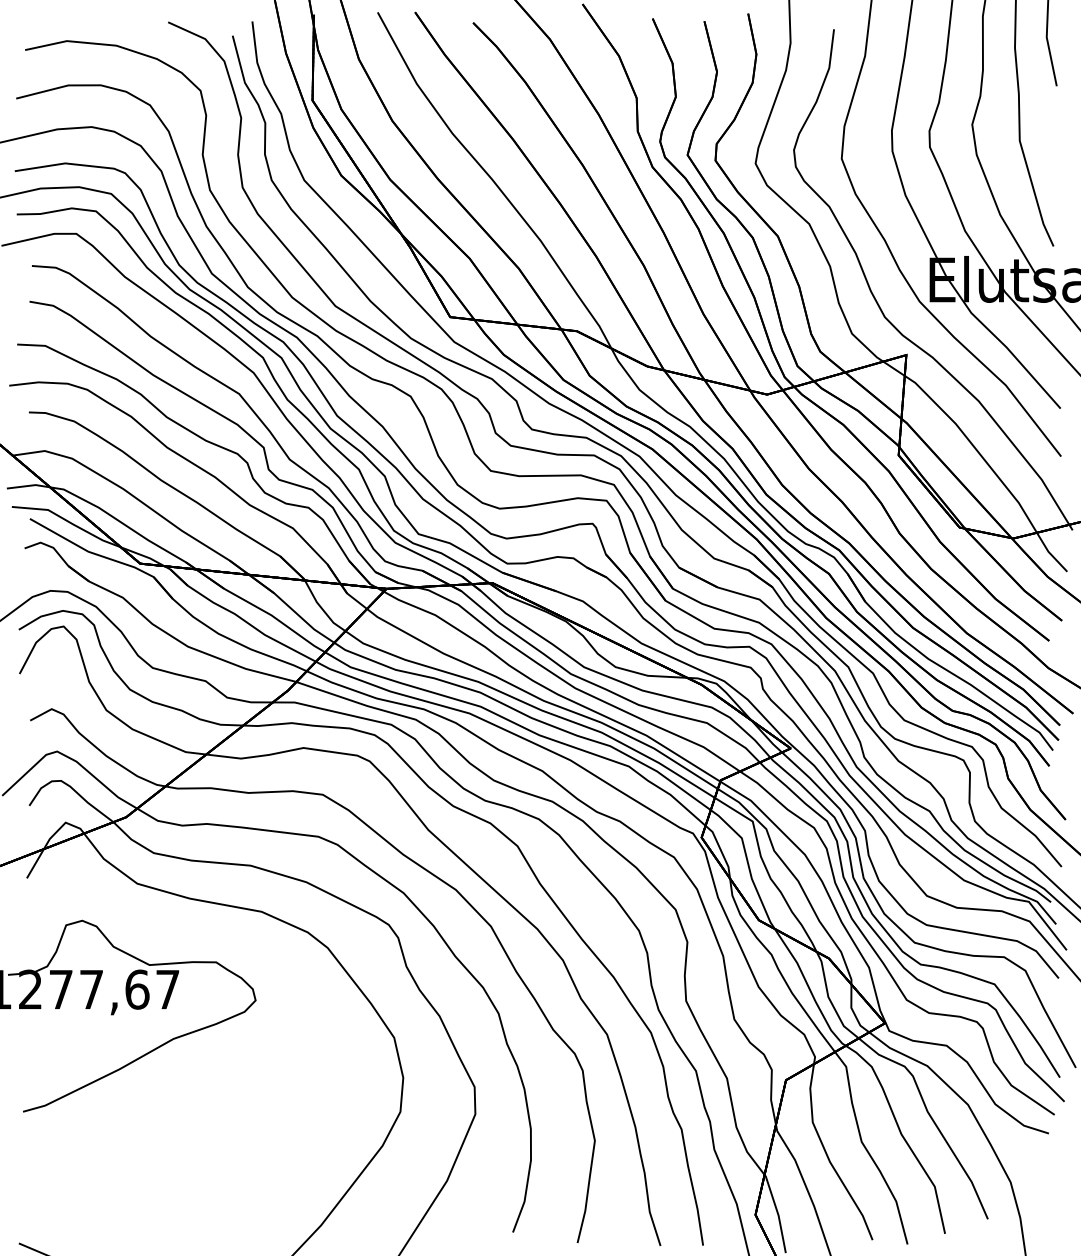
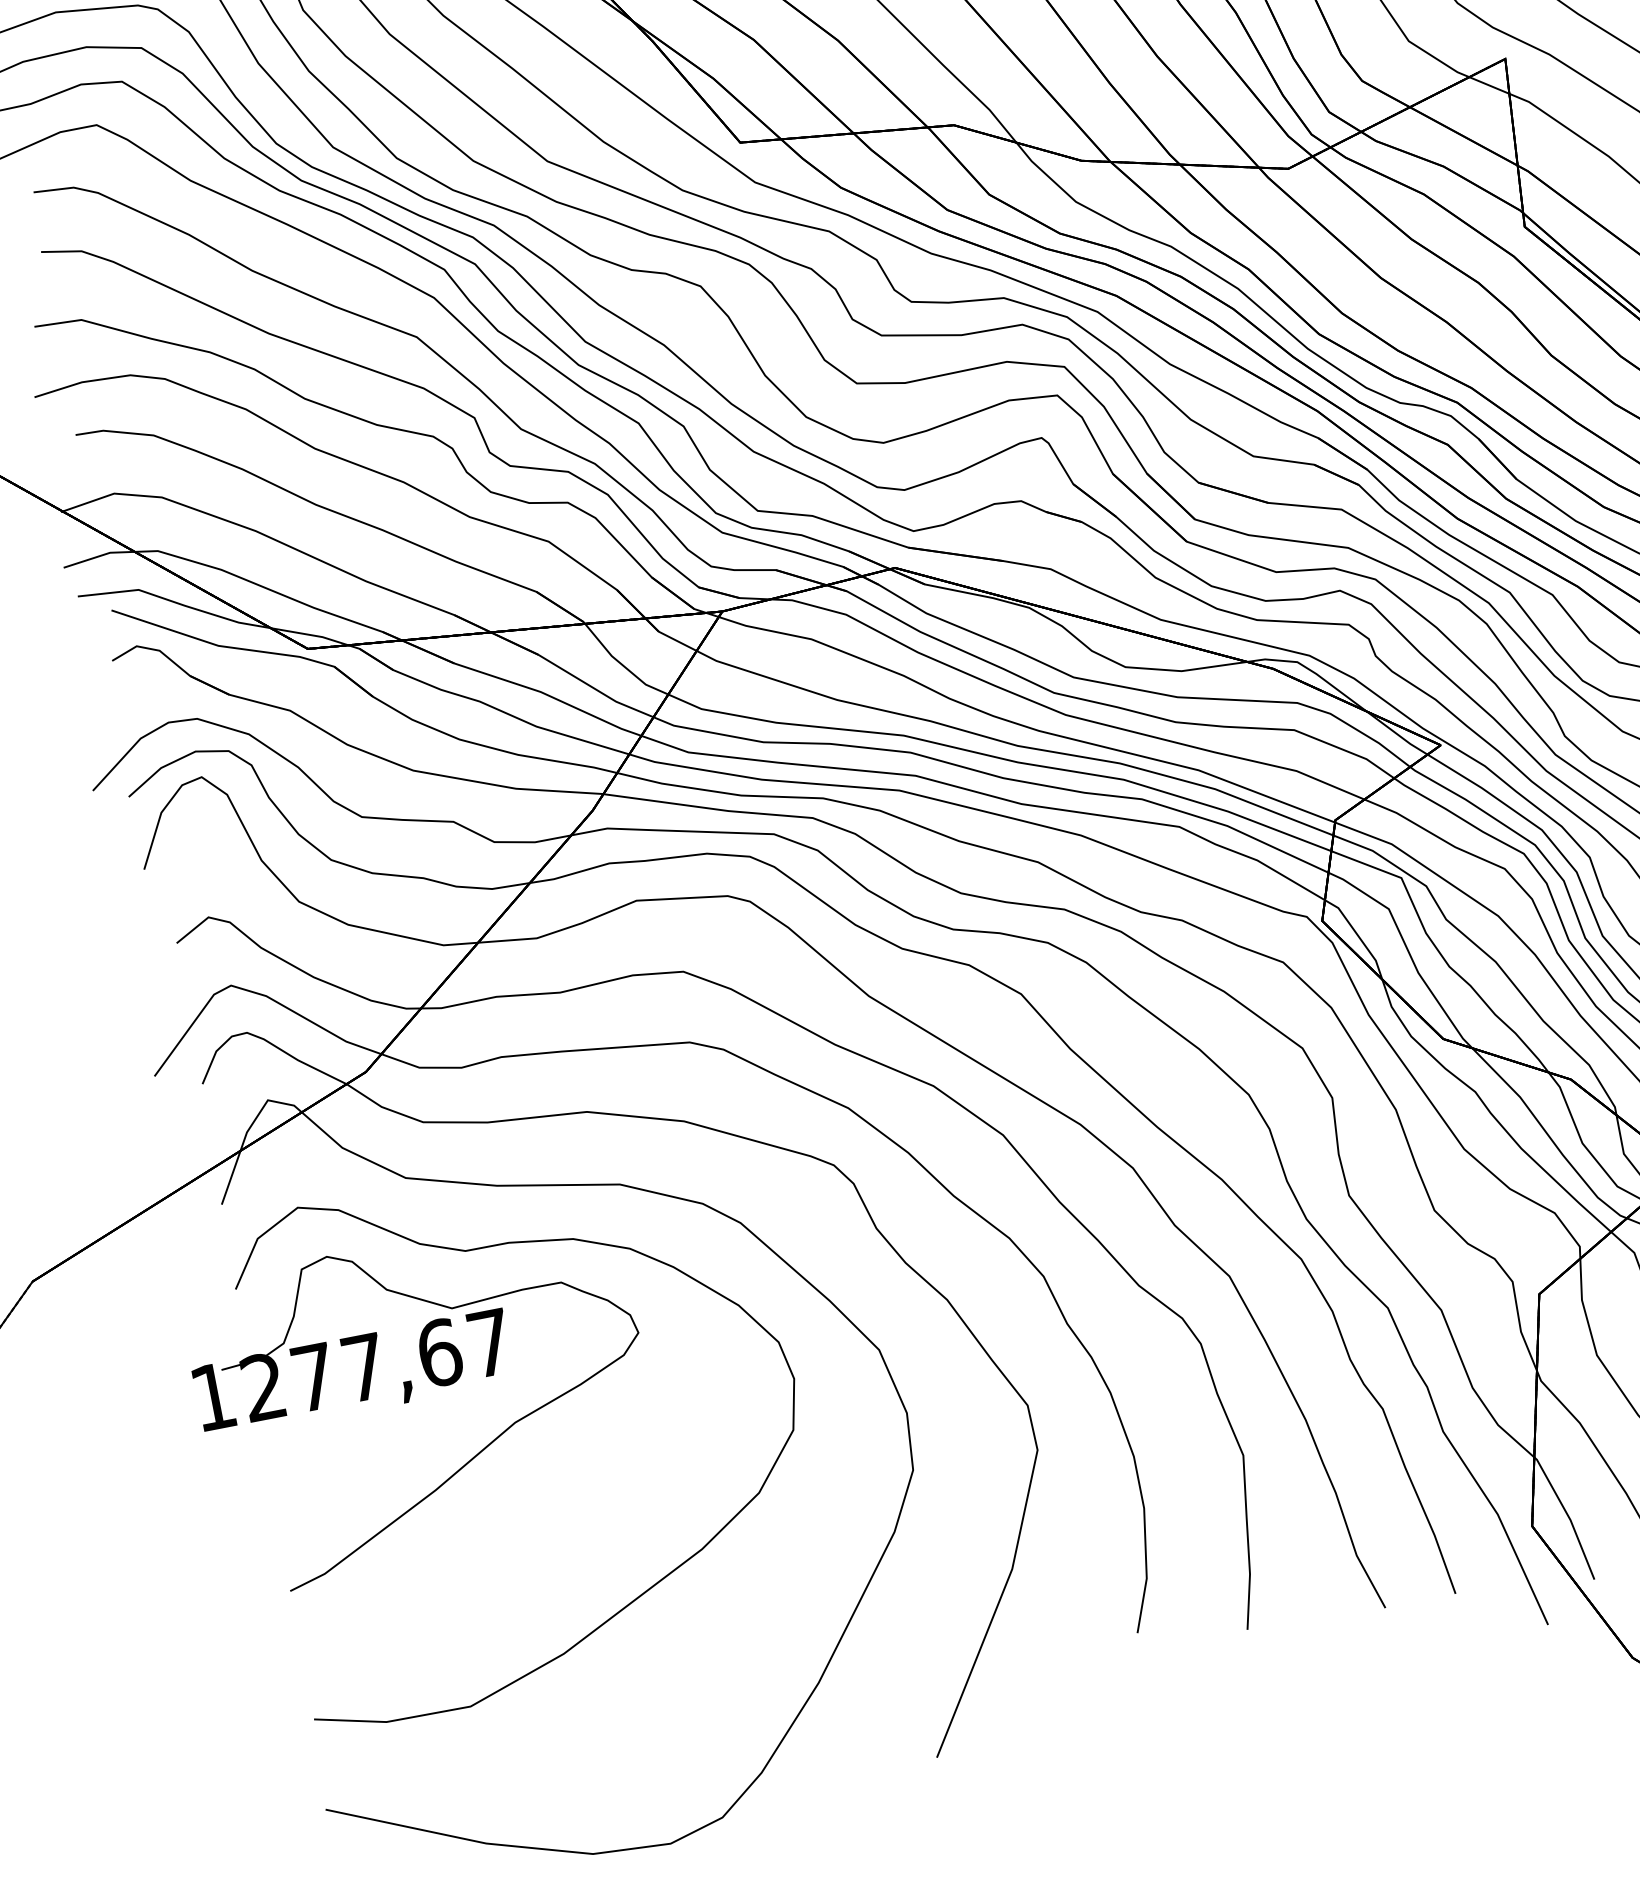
curve: (182, 934) -> (496, 1247), added

